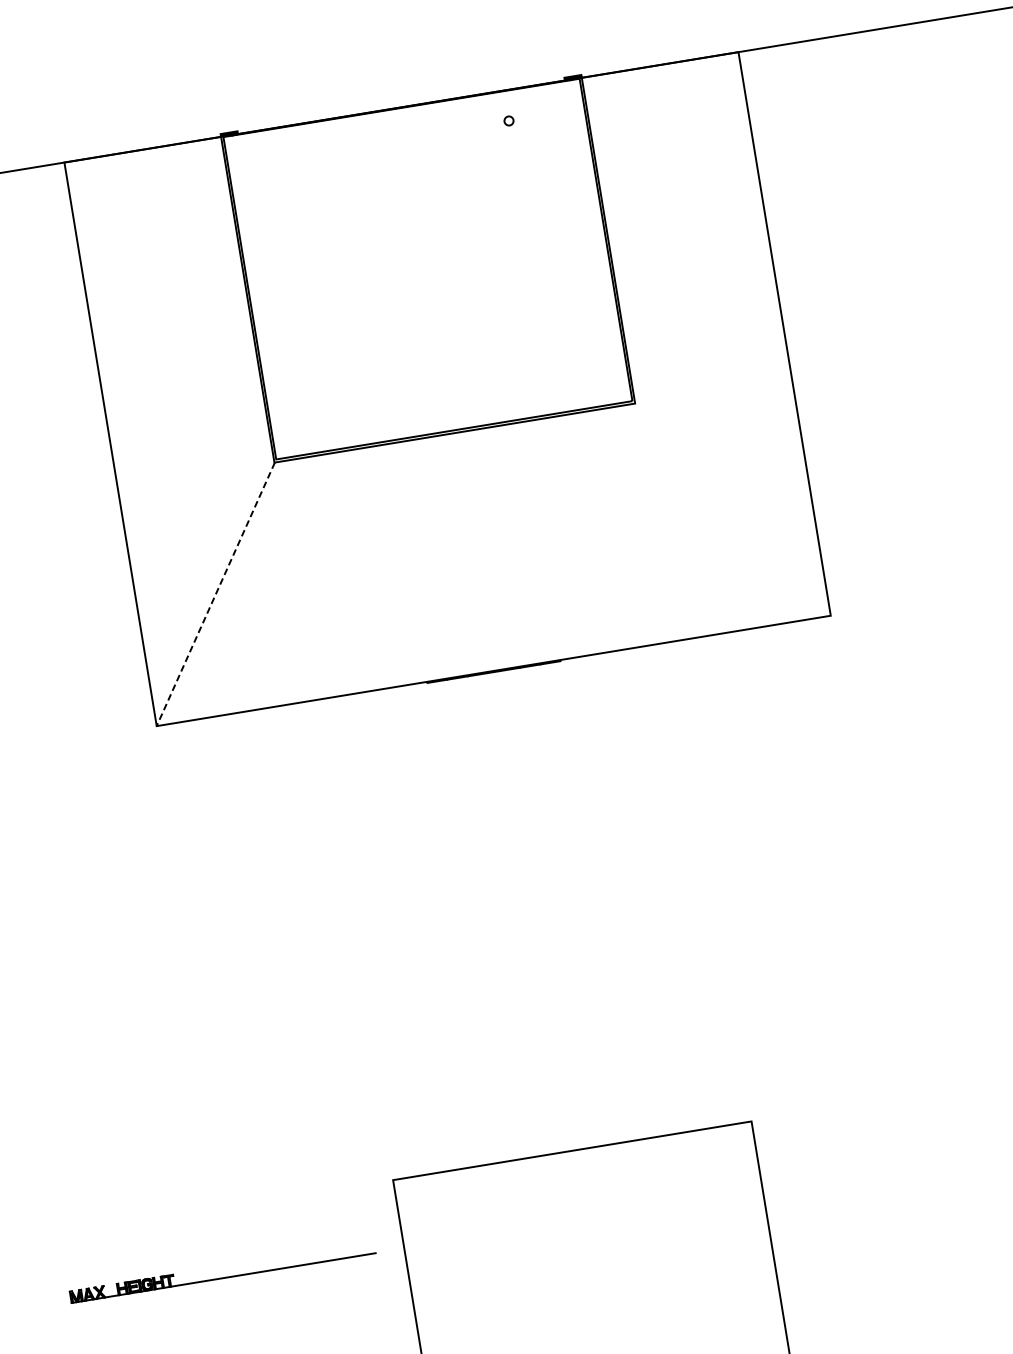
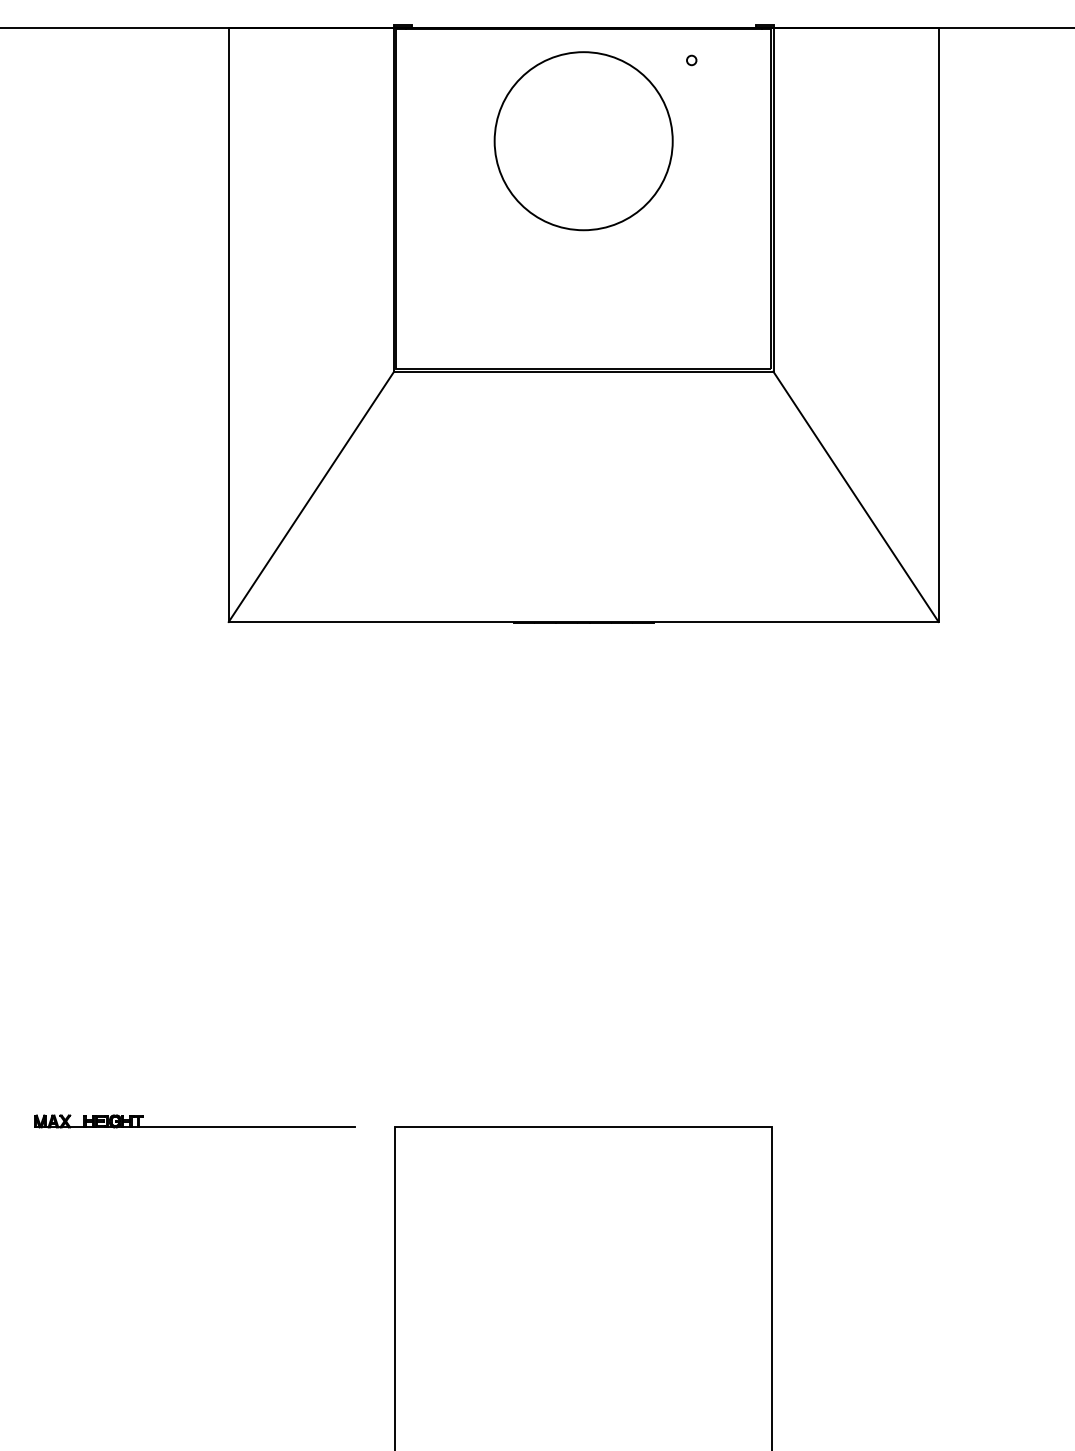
circle: (418, 214) -> (583, 141), added
line: (732, 509) -> (855, 496), added
line: (215, 595) -> (311, 497), dashed -> solid
part: (222, 1272) -> (194, 1121), moved

